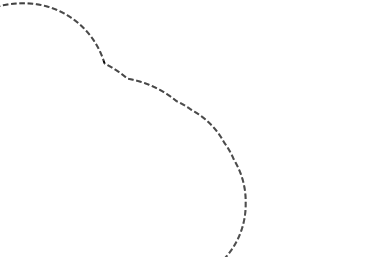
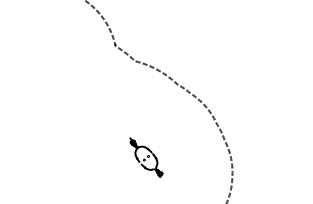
part: (147, 185) -> (146, 157), added

